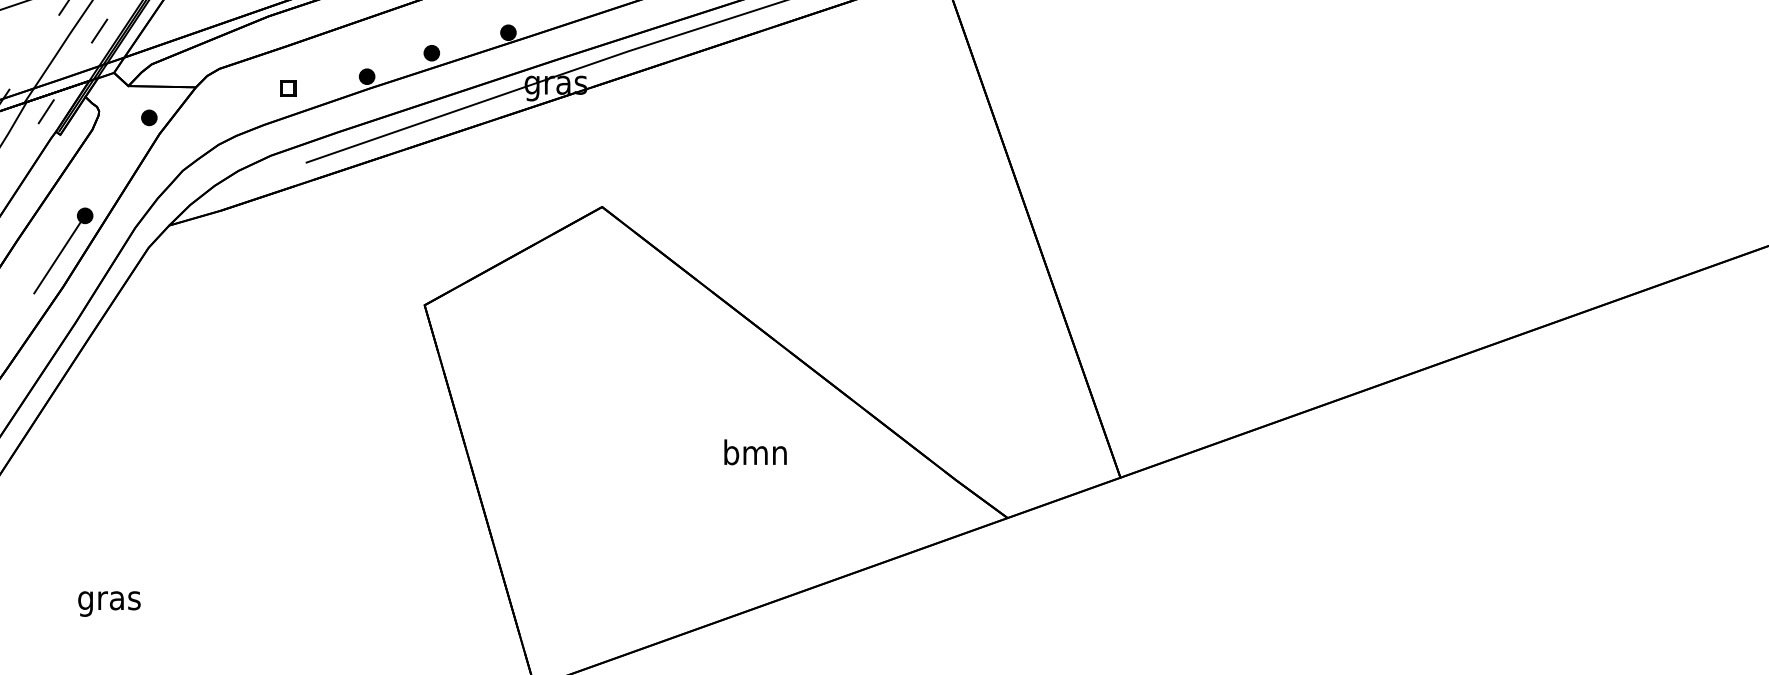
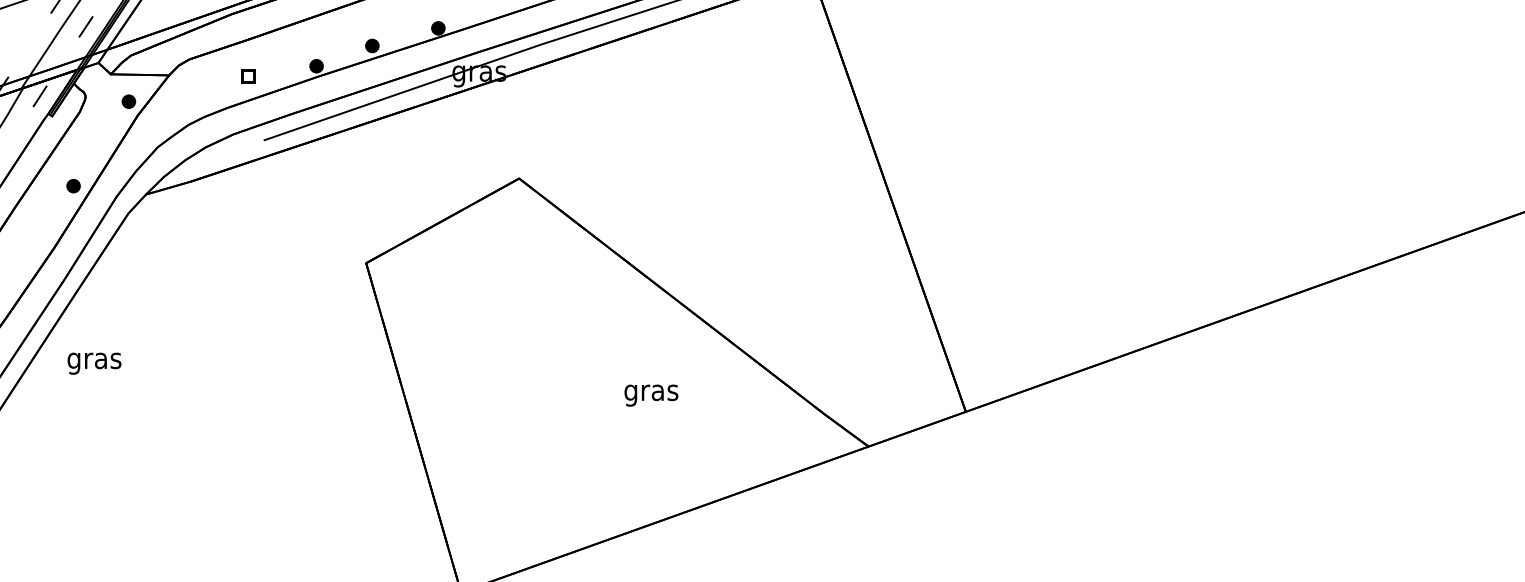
line: (57, 256) -> (49, 221), removed
text: (755, 455) -> (651, 392), bmn -> gras
text: (109, 603) -> (94, 363), moved

